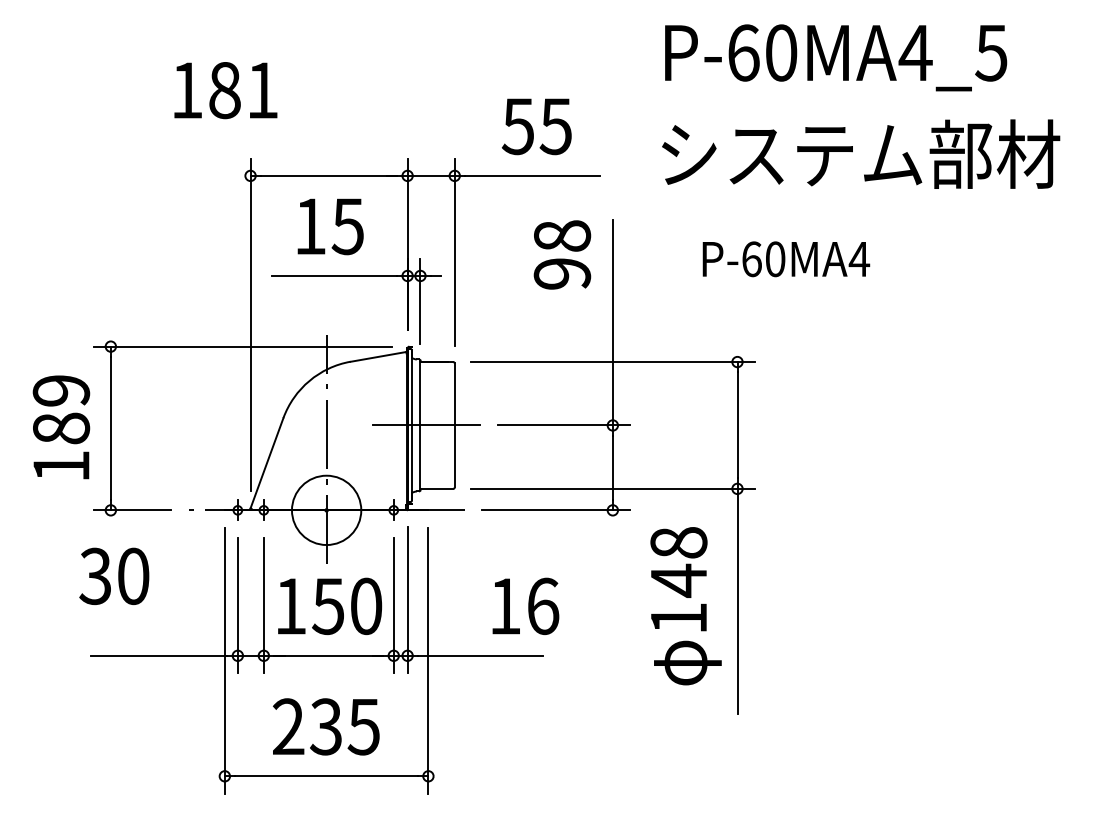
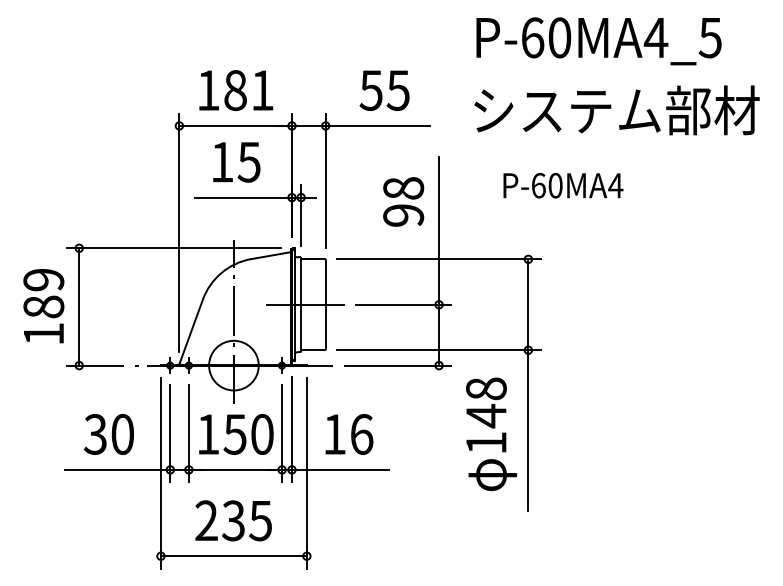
text: (225, 90) -> (235, 90), moved
text: (562, 254) -> (403, 201), moved
text: (114, 575) -> (109, 433), moved
text: (525, 605) -> (349, 433), moved

